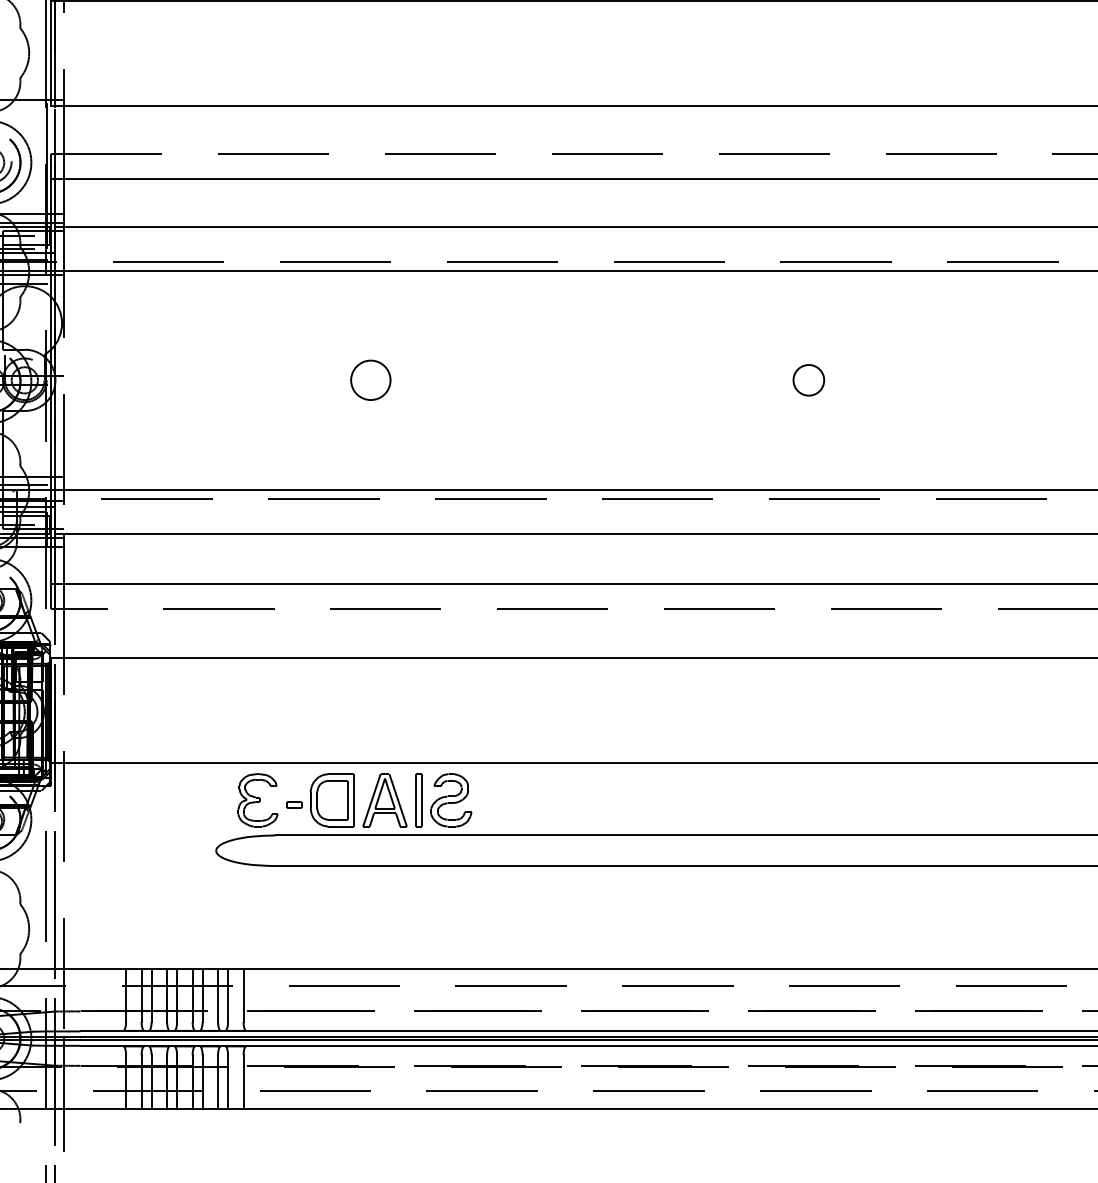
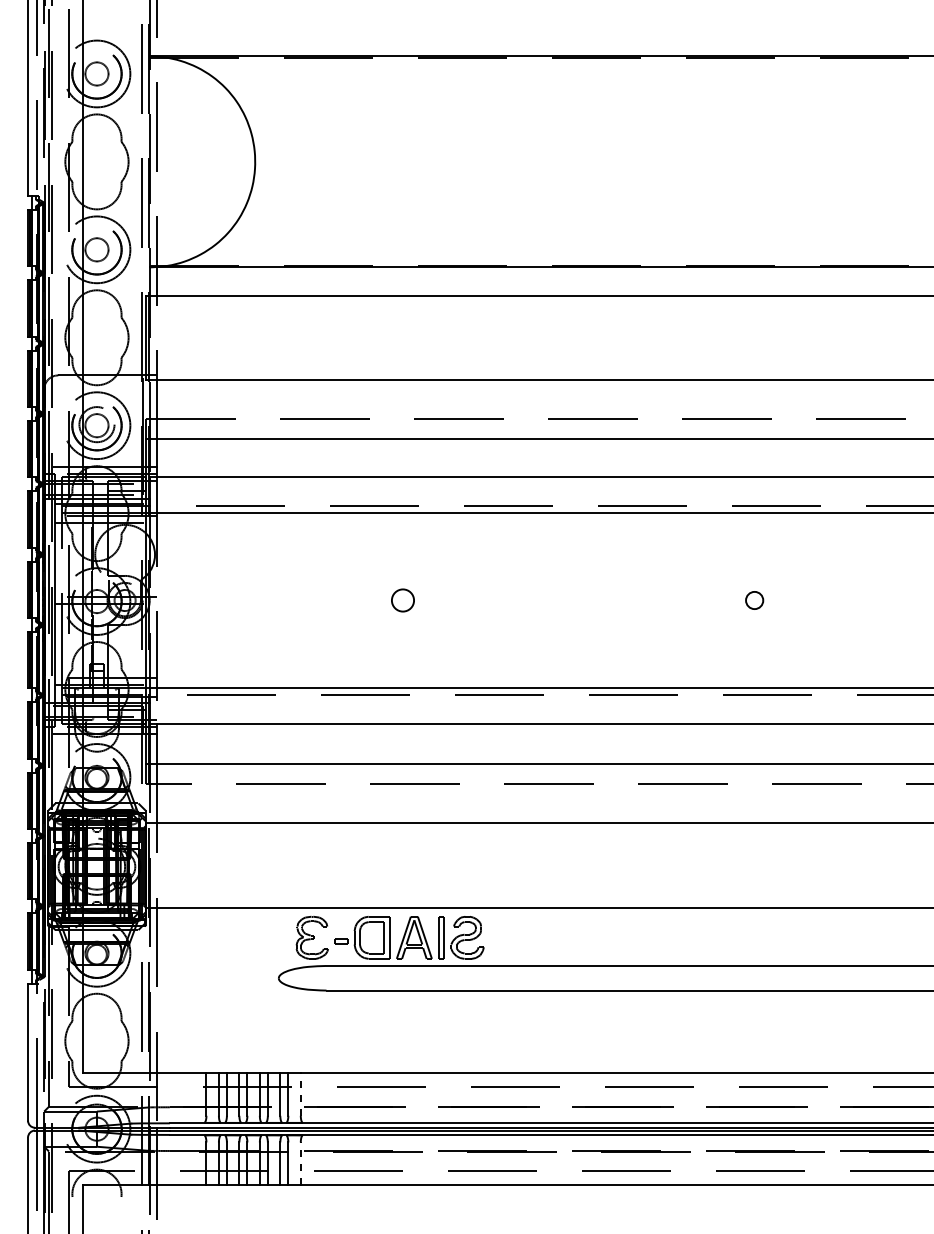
circle: (370, 380) -> (402, 600), size x0.7
circle: (808, 380) -> (754, 600), size x0.7
line: (243, 994) -> (300, 1093), solid -> dashed
line: (243, 1081) -> (300, 1163), solid -> dashed

